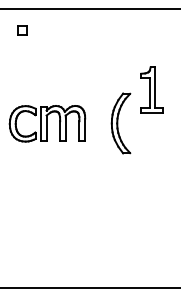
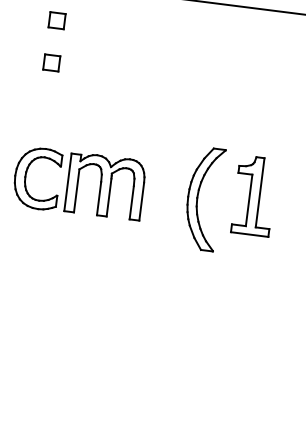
part: (22, 55) -> (51, 62), added
part: (151, 89) -> (253, 194), moved

